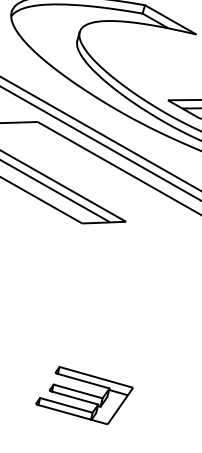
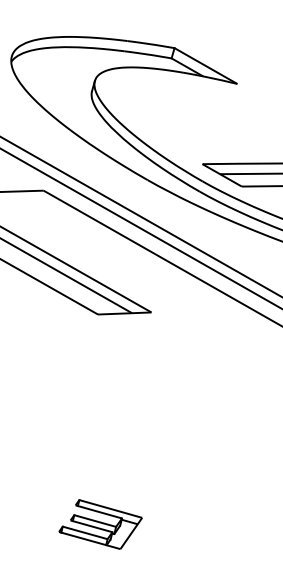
part: (84, 395) -> (100, 524), size x0.7

